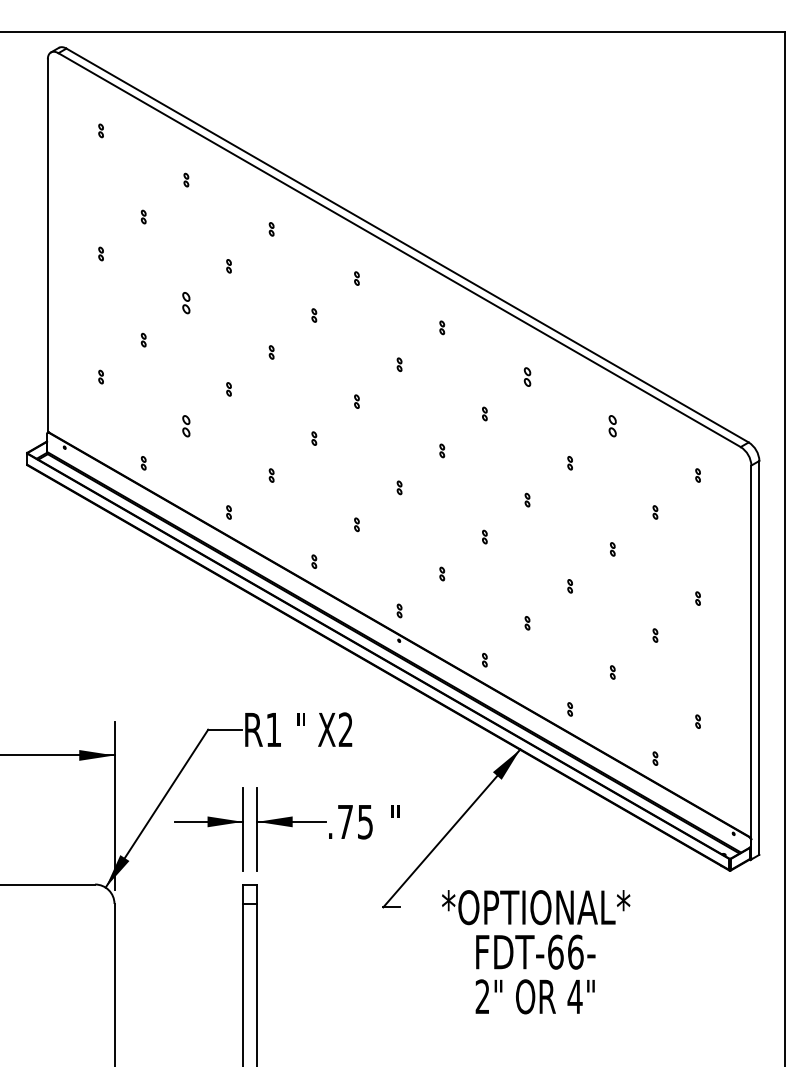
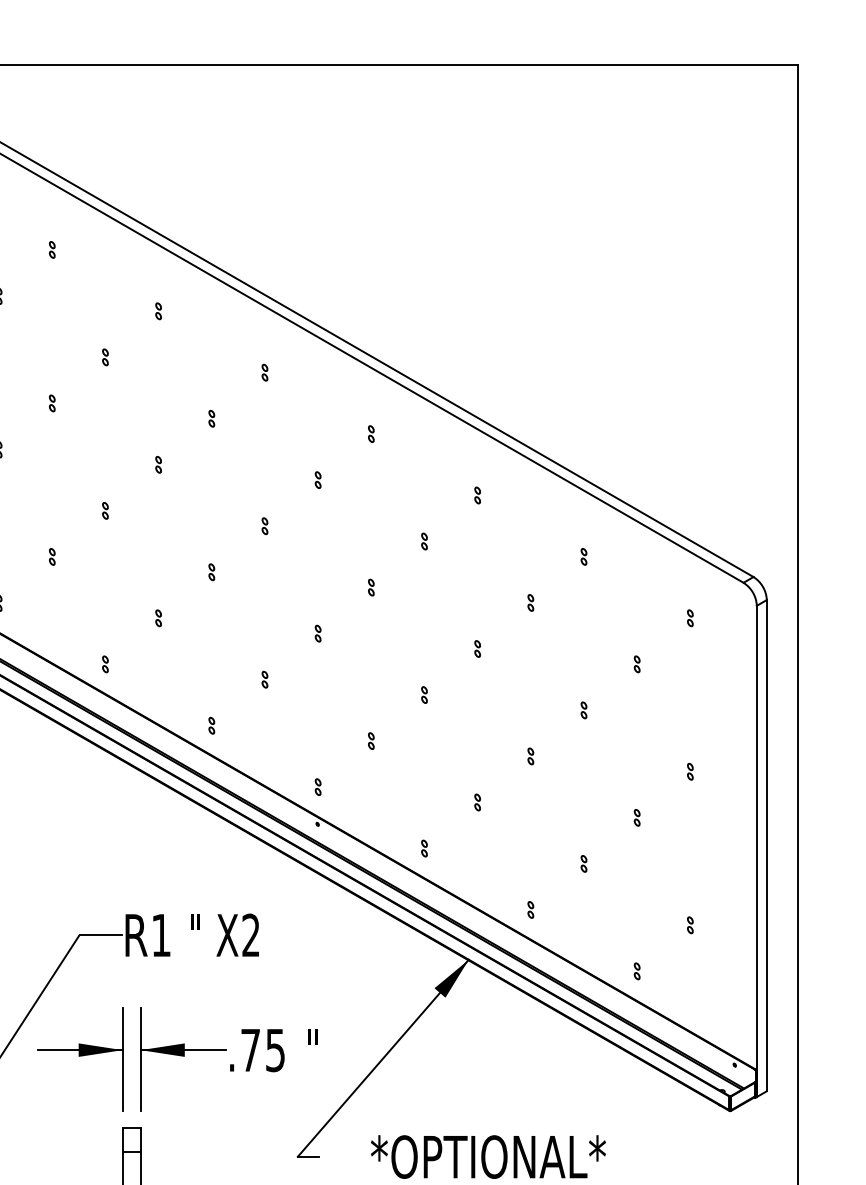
part: (186, 303) -> (52, 403), size x0.62
part: (527, 376) -> (477, 494), size x0.71
part: (186, 426) -> (52, 557), size x0.62
part: (612, 426) -> (583, 557), size x0.62

